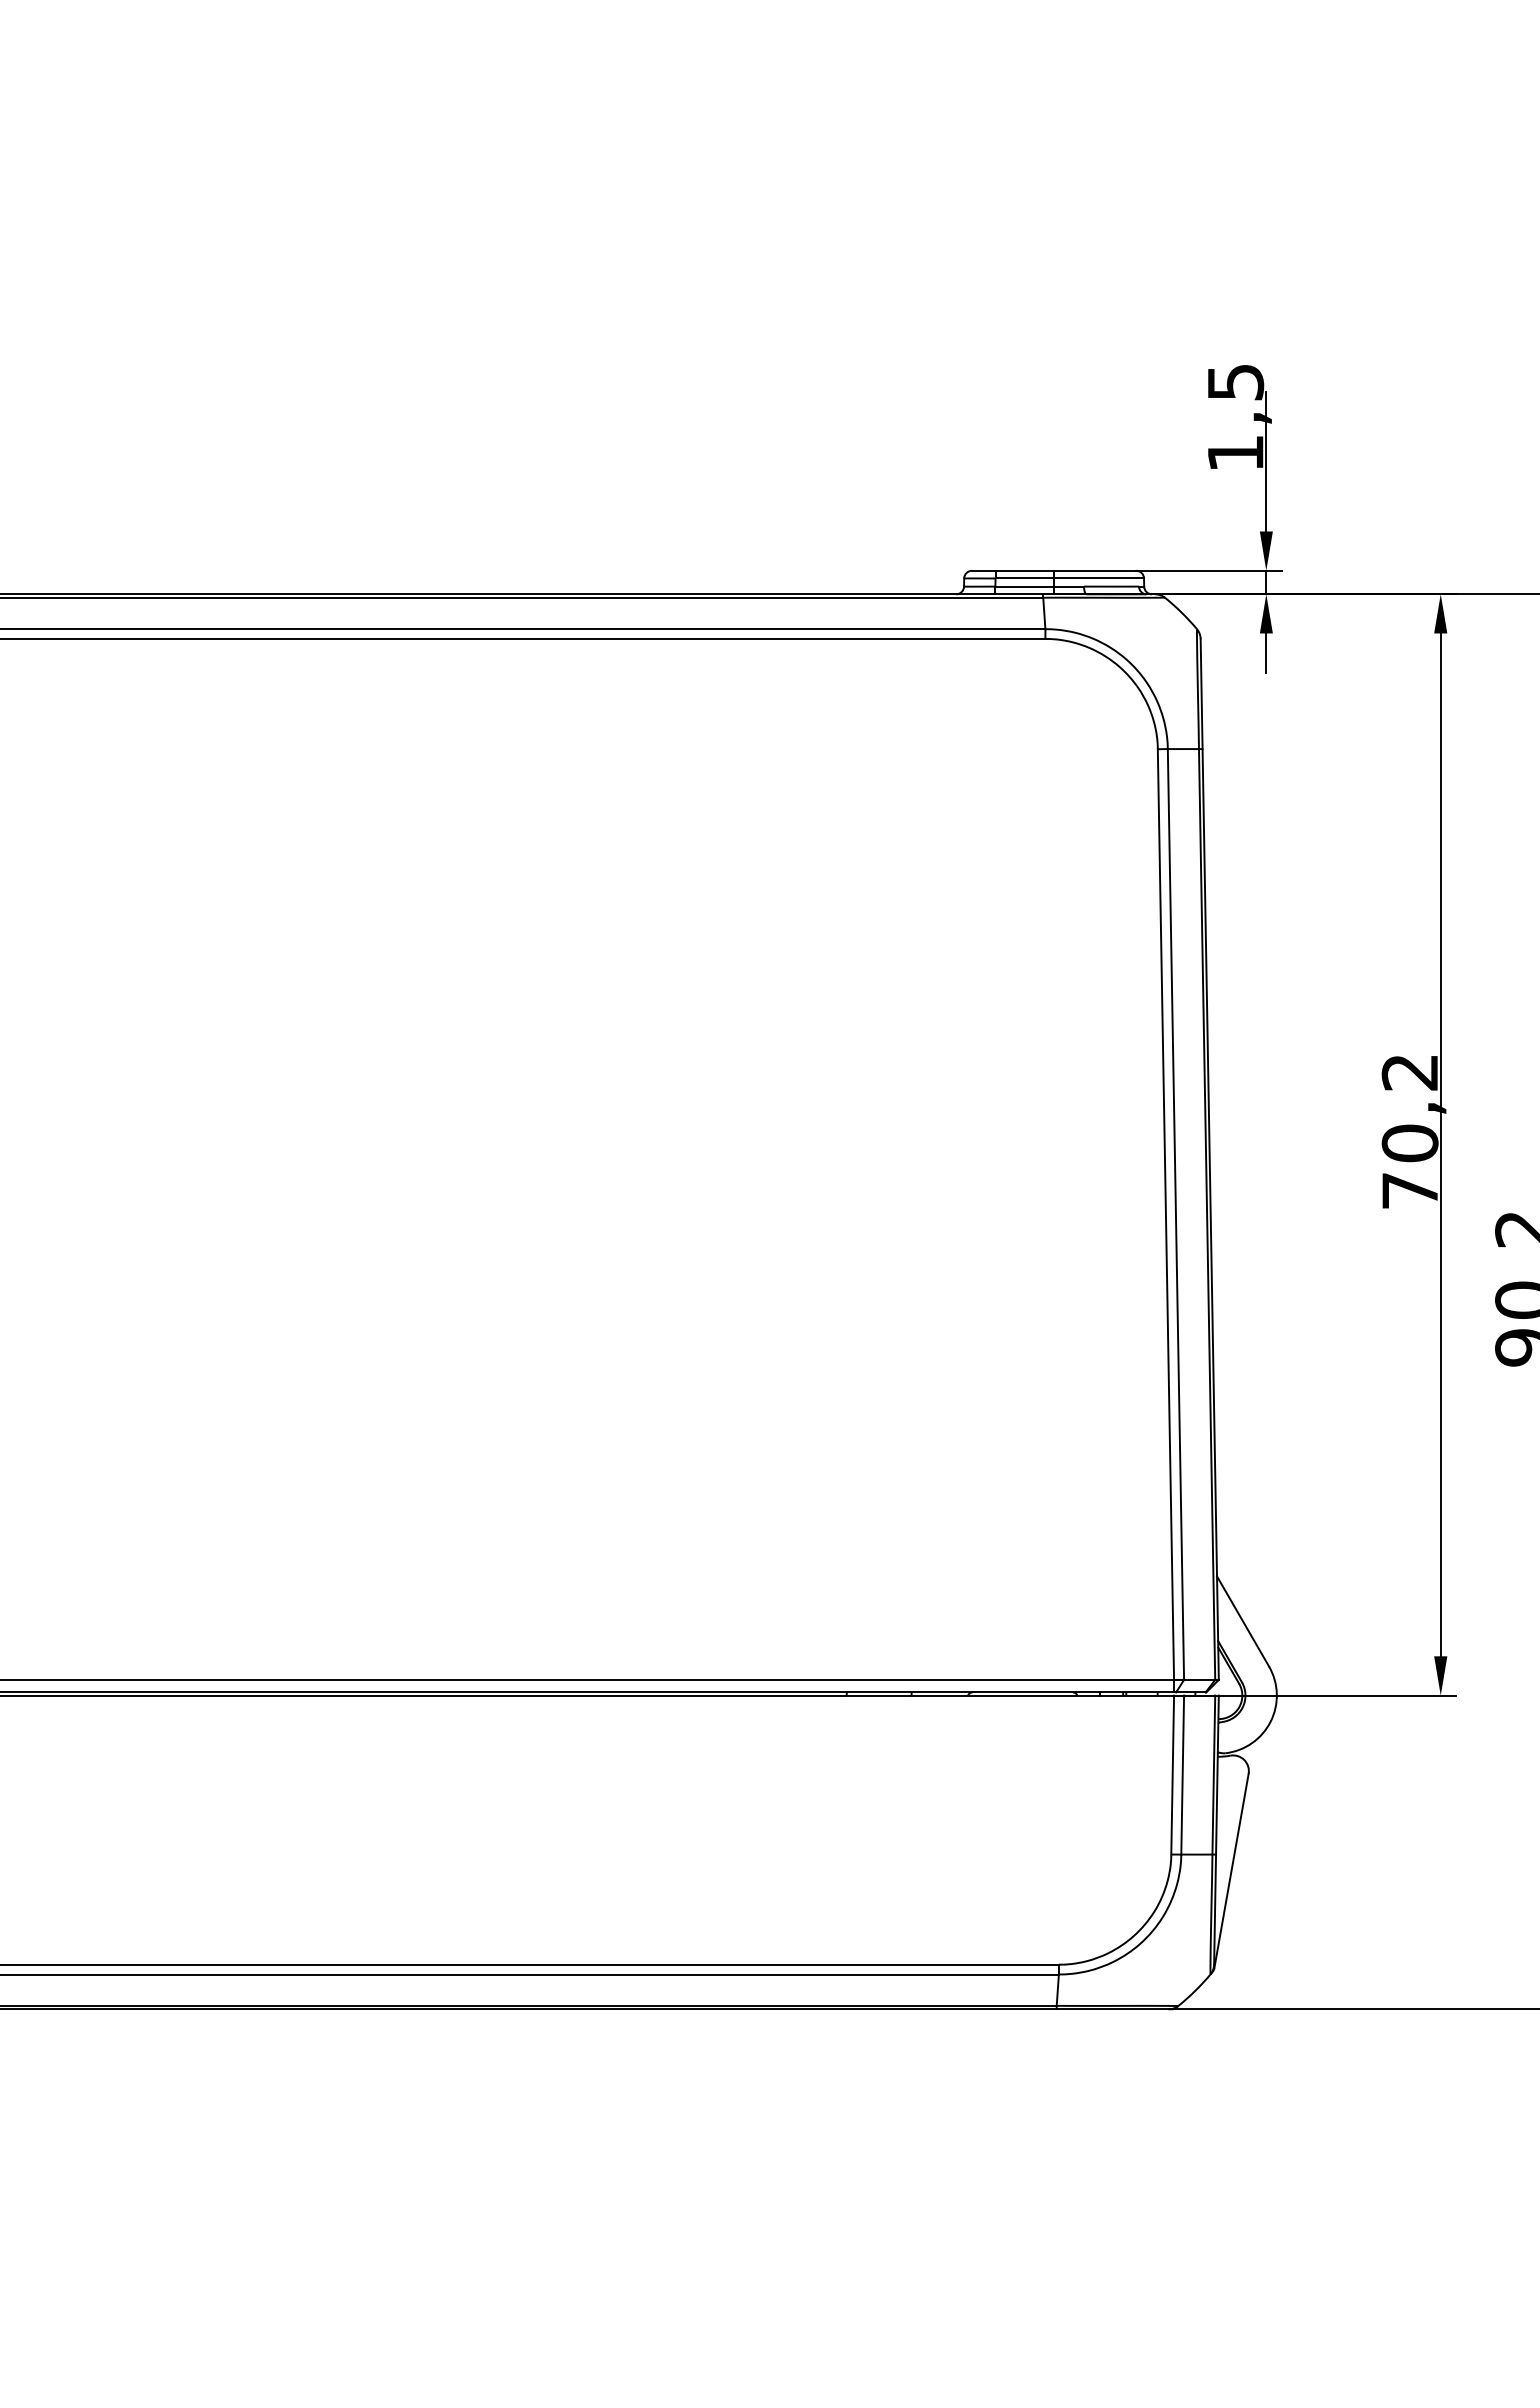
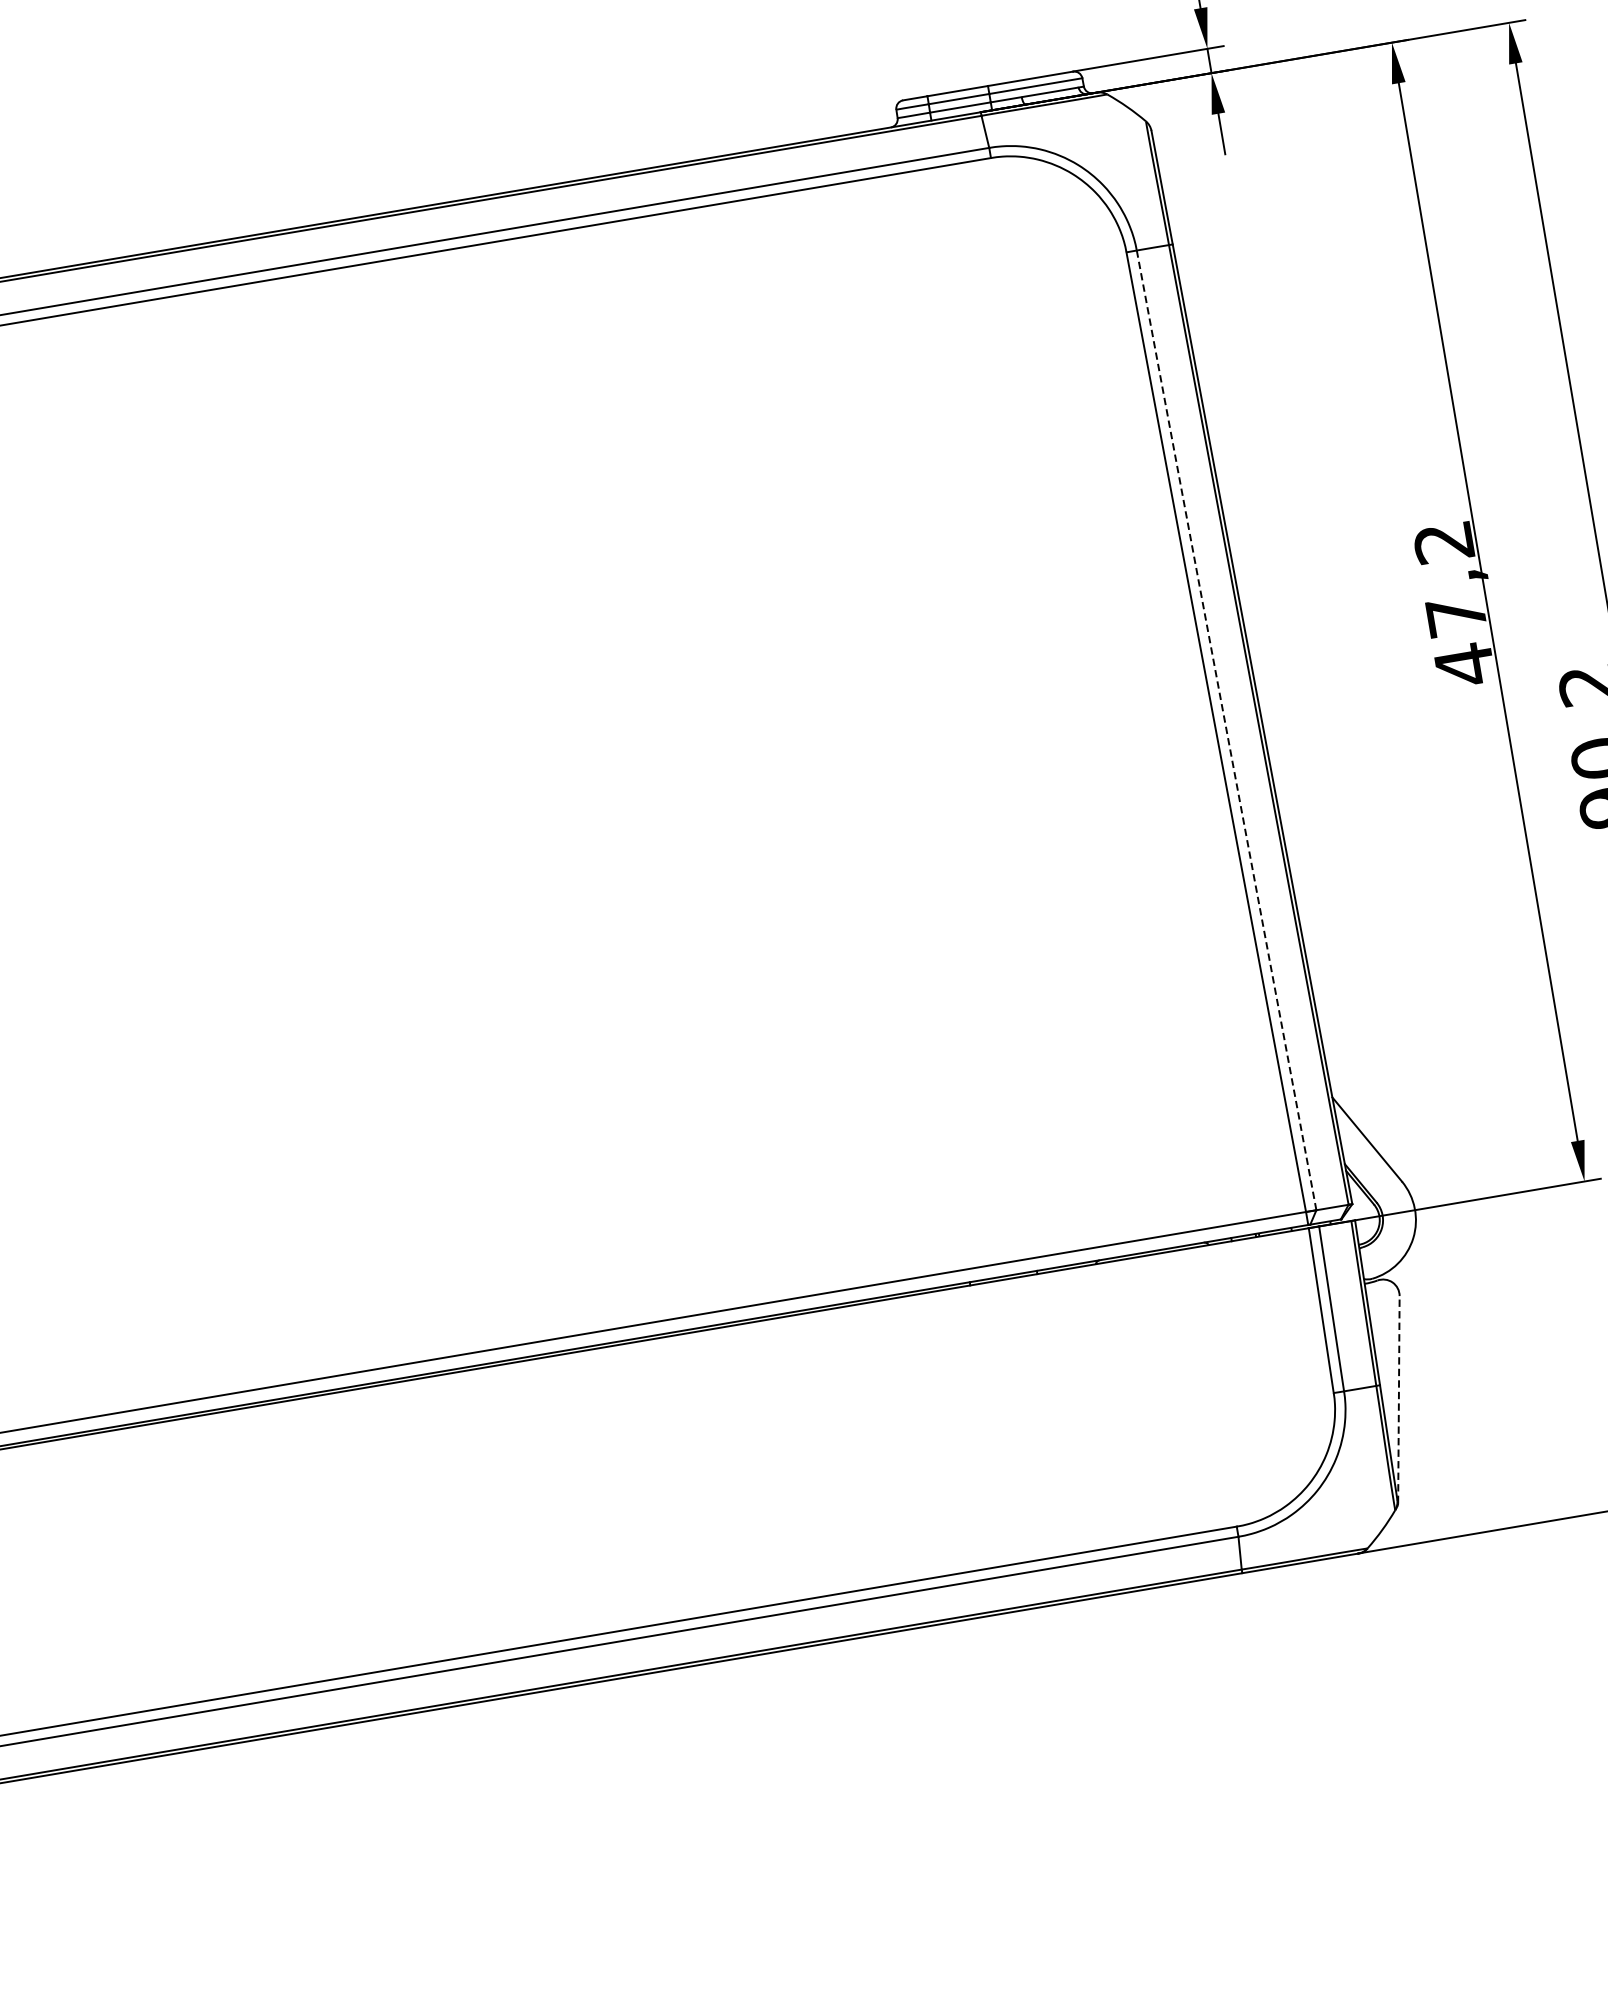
text: (1409, 1167) -> (1459, 640), 70,2 -> 47,2
line: (1175, 1214) -> (1226, 730), solid -> dashed
line: (1231, 1870) -> (1398, 1399), solid -> dashed

